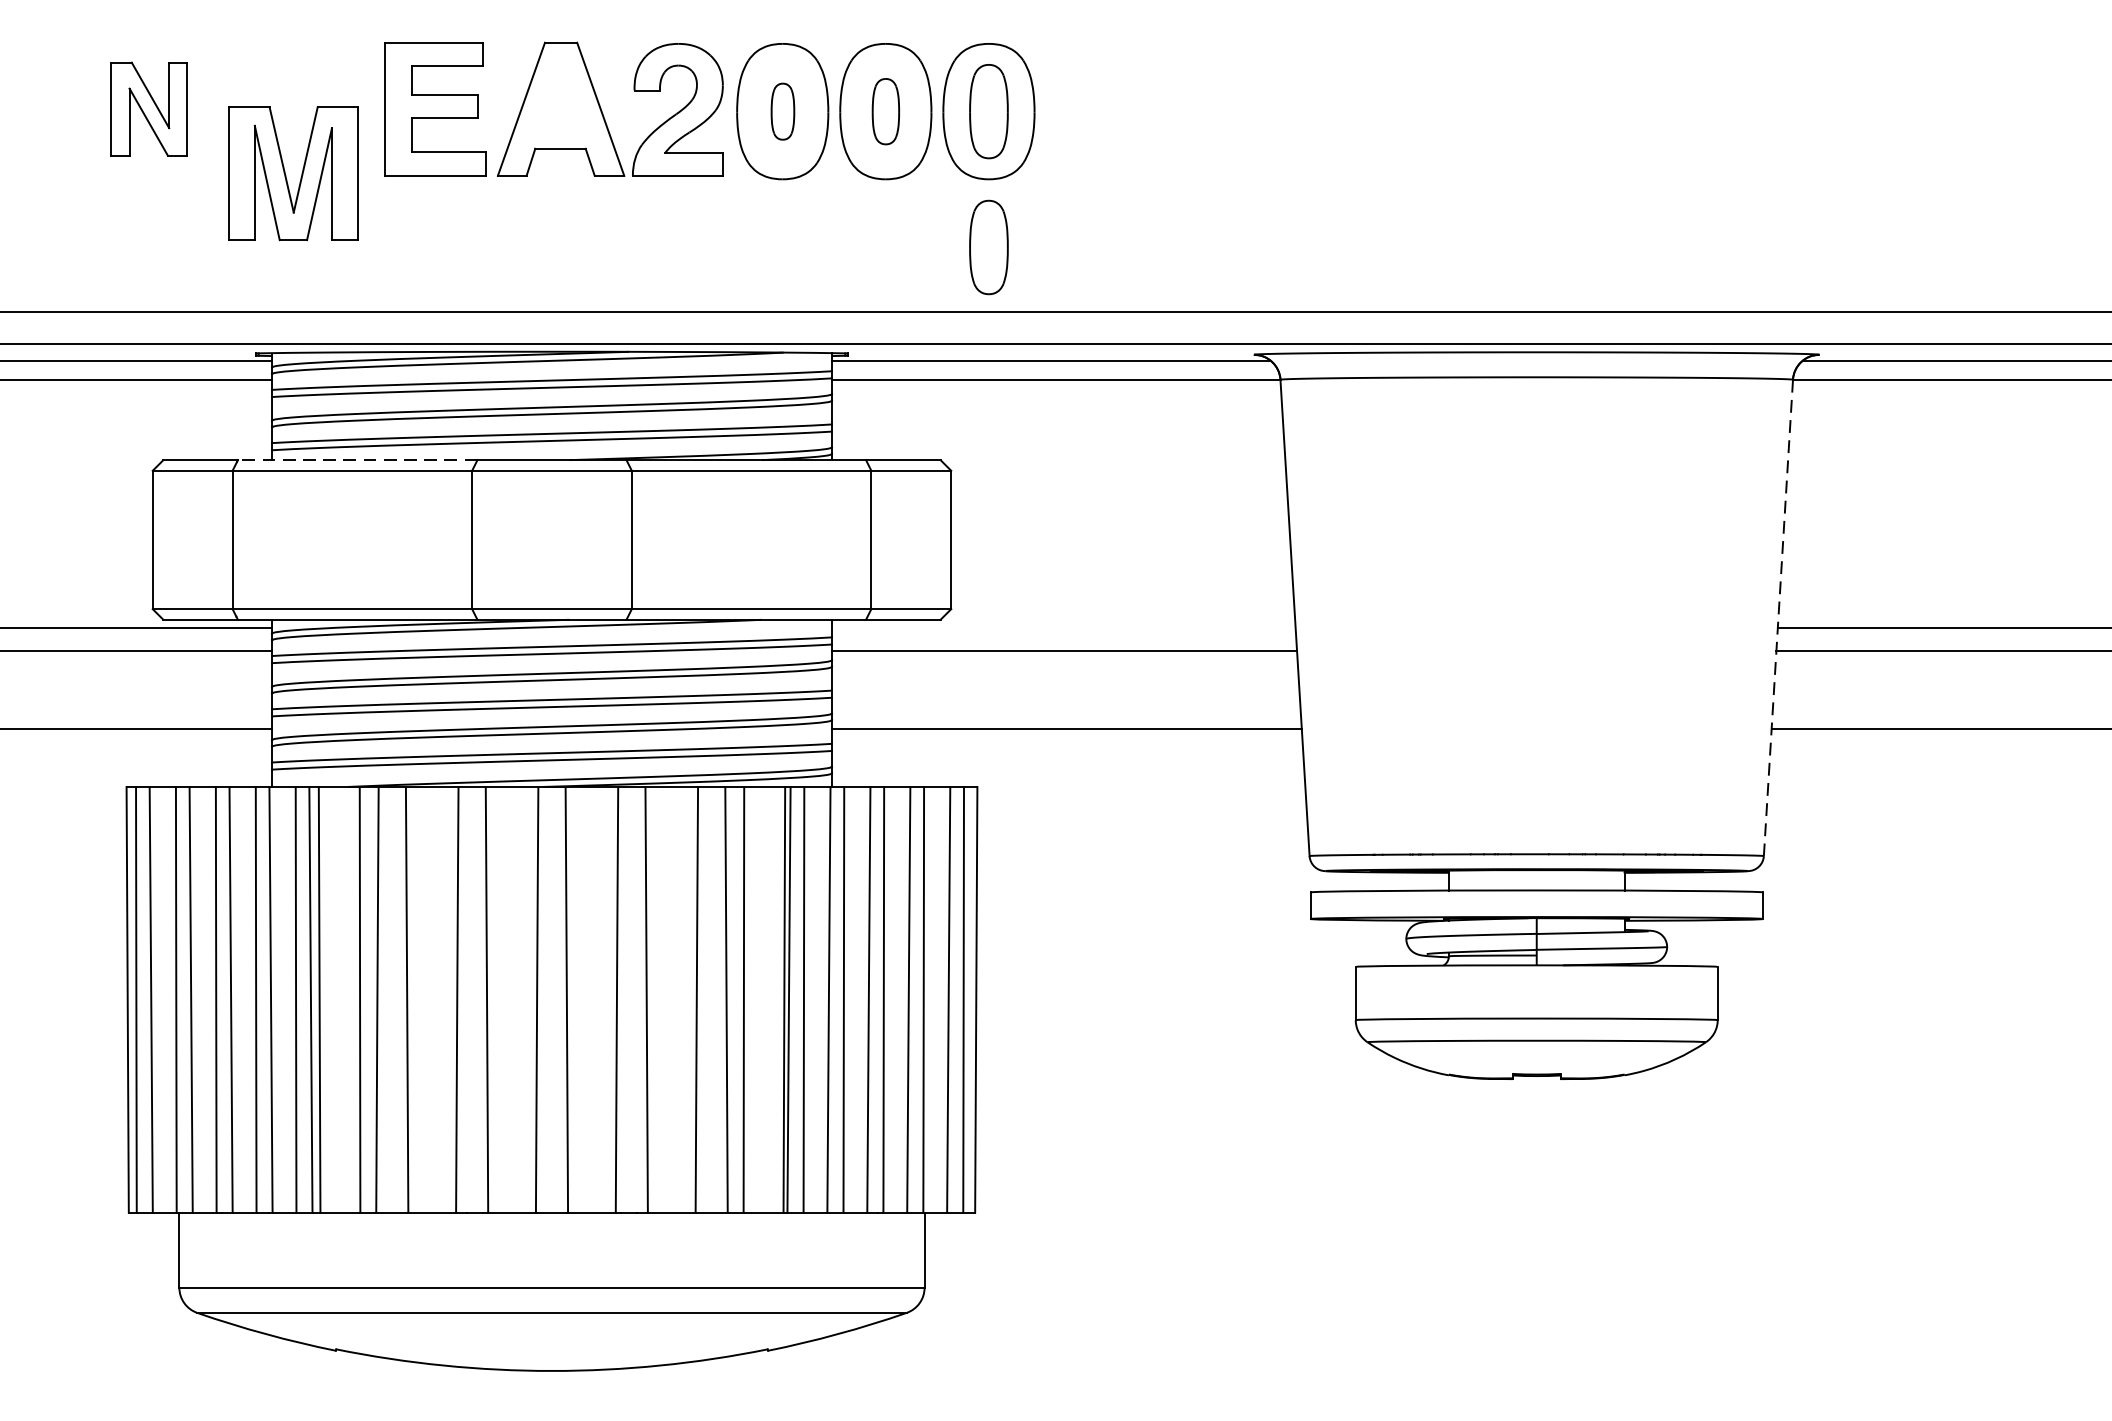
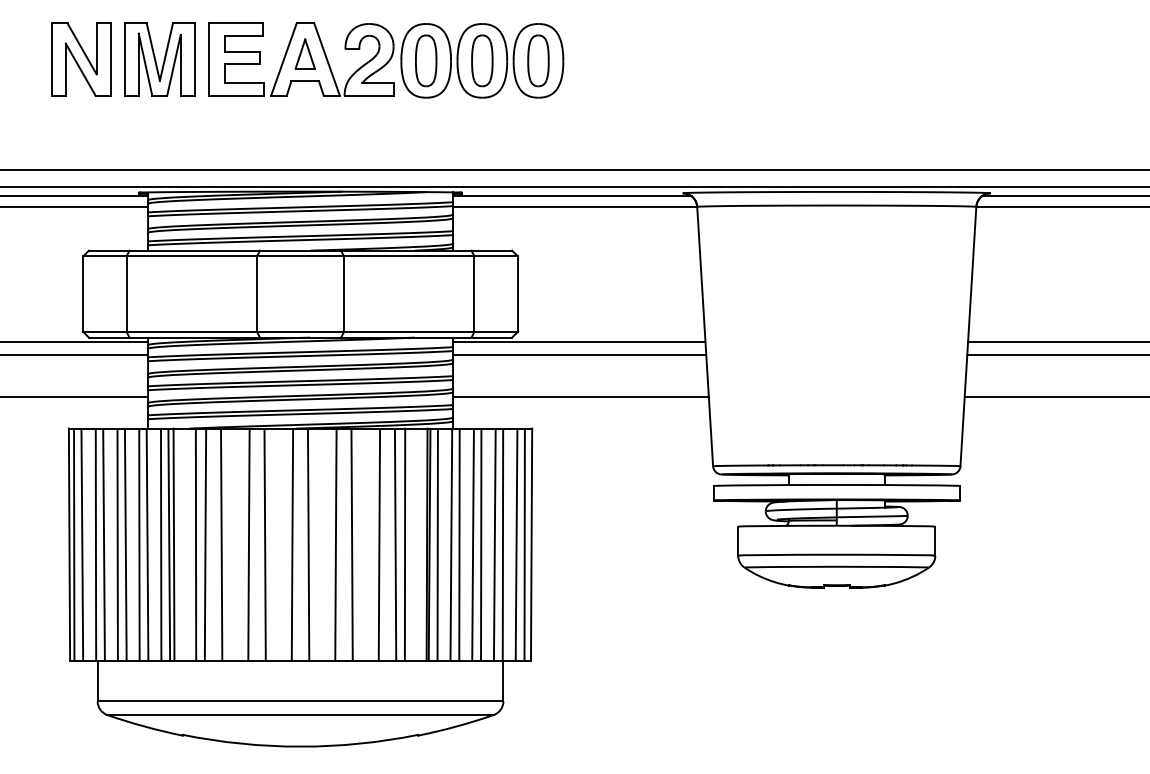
part: (559, 98) -> (304, 53), added
part: (149, 109) -> (81, 59), size x1.43
part: (783, 110) -> (426, 60), size x1.67
part: (886, 110) -> (482, 60), size x1.43
part: (292, 173) -> (159, 59), moved
part: (988, 246) -> (538, 134), removed
line: (357, 459) -> (194, 250), dashed -> solid
line: (1778, 617) -> (968, 336), dashed -> solid
line: (1064, 626) -> (579, 341), added

